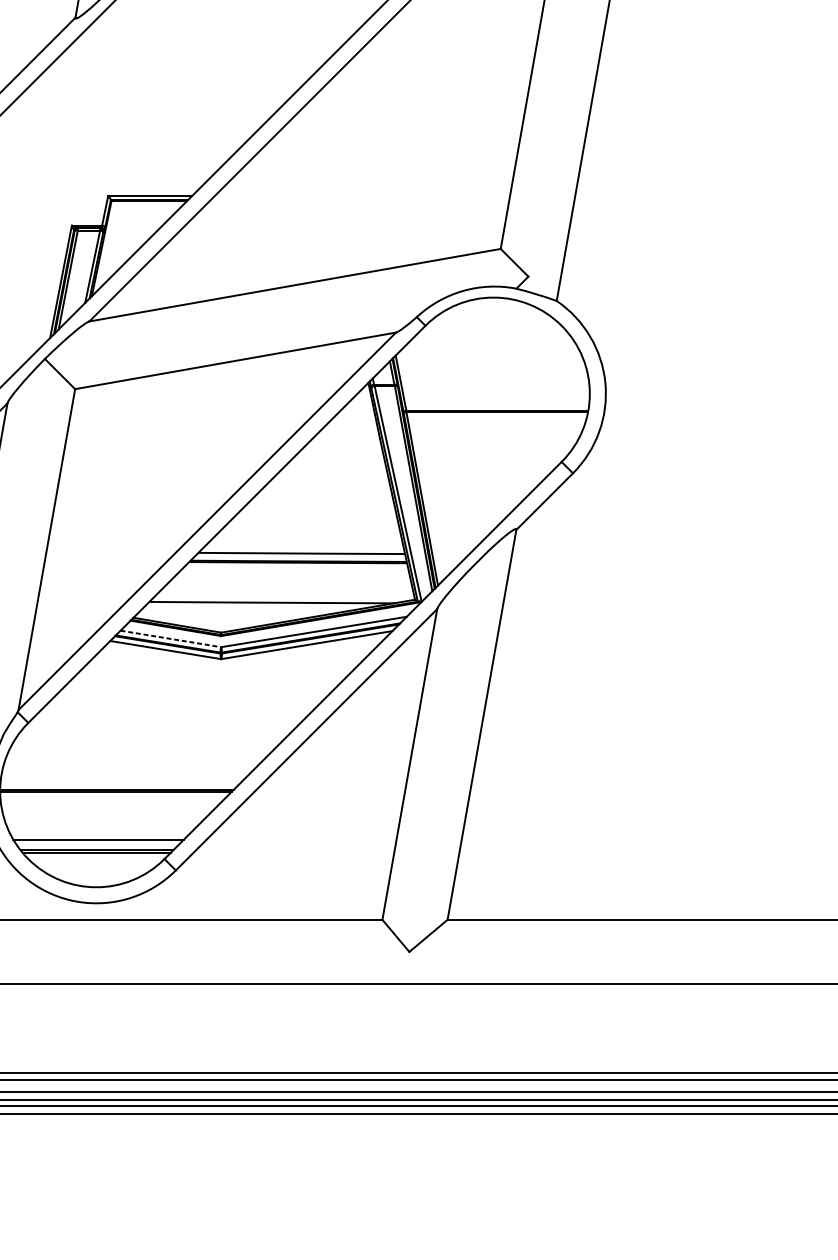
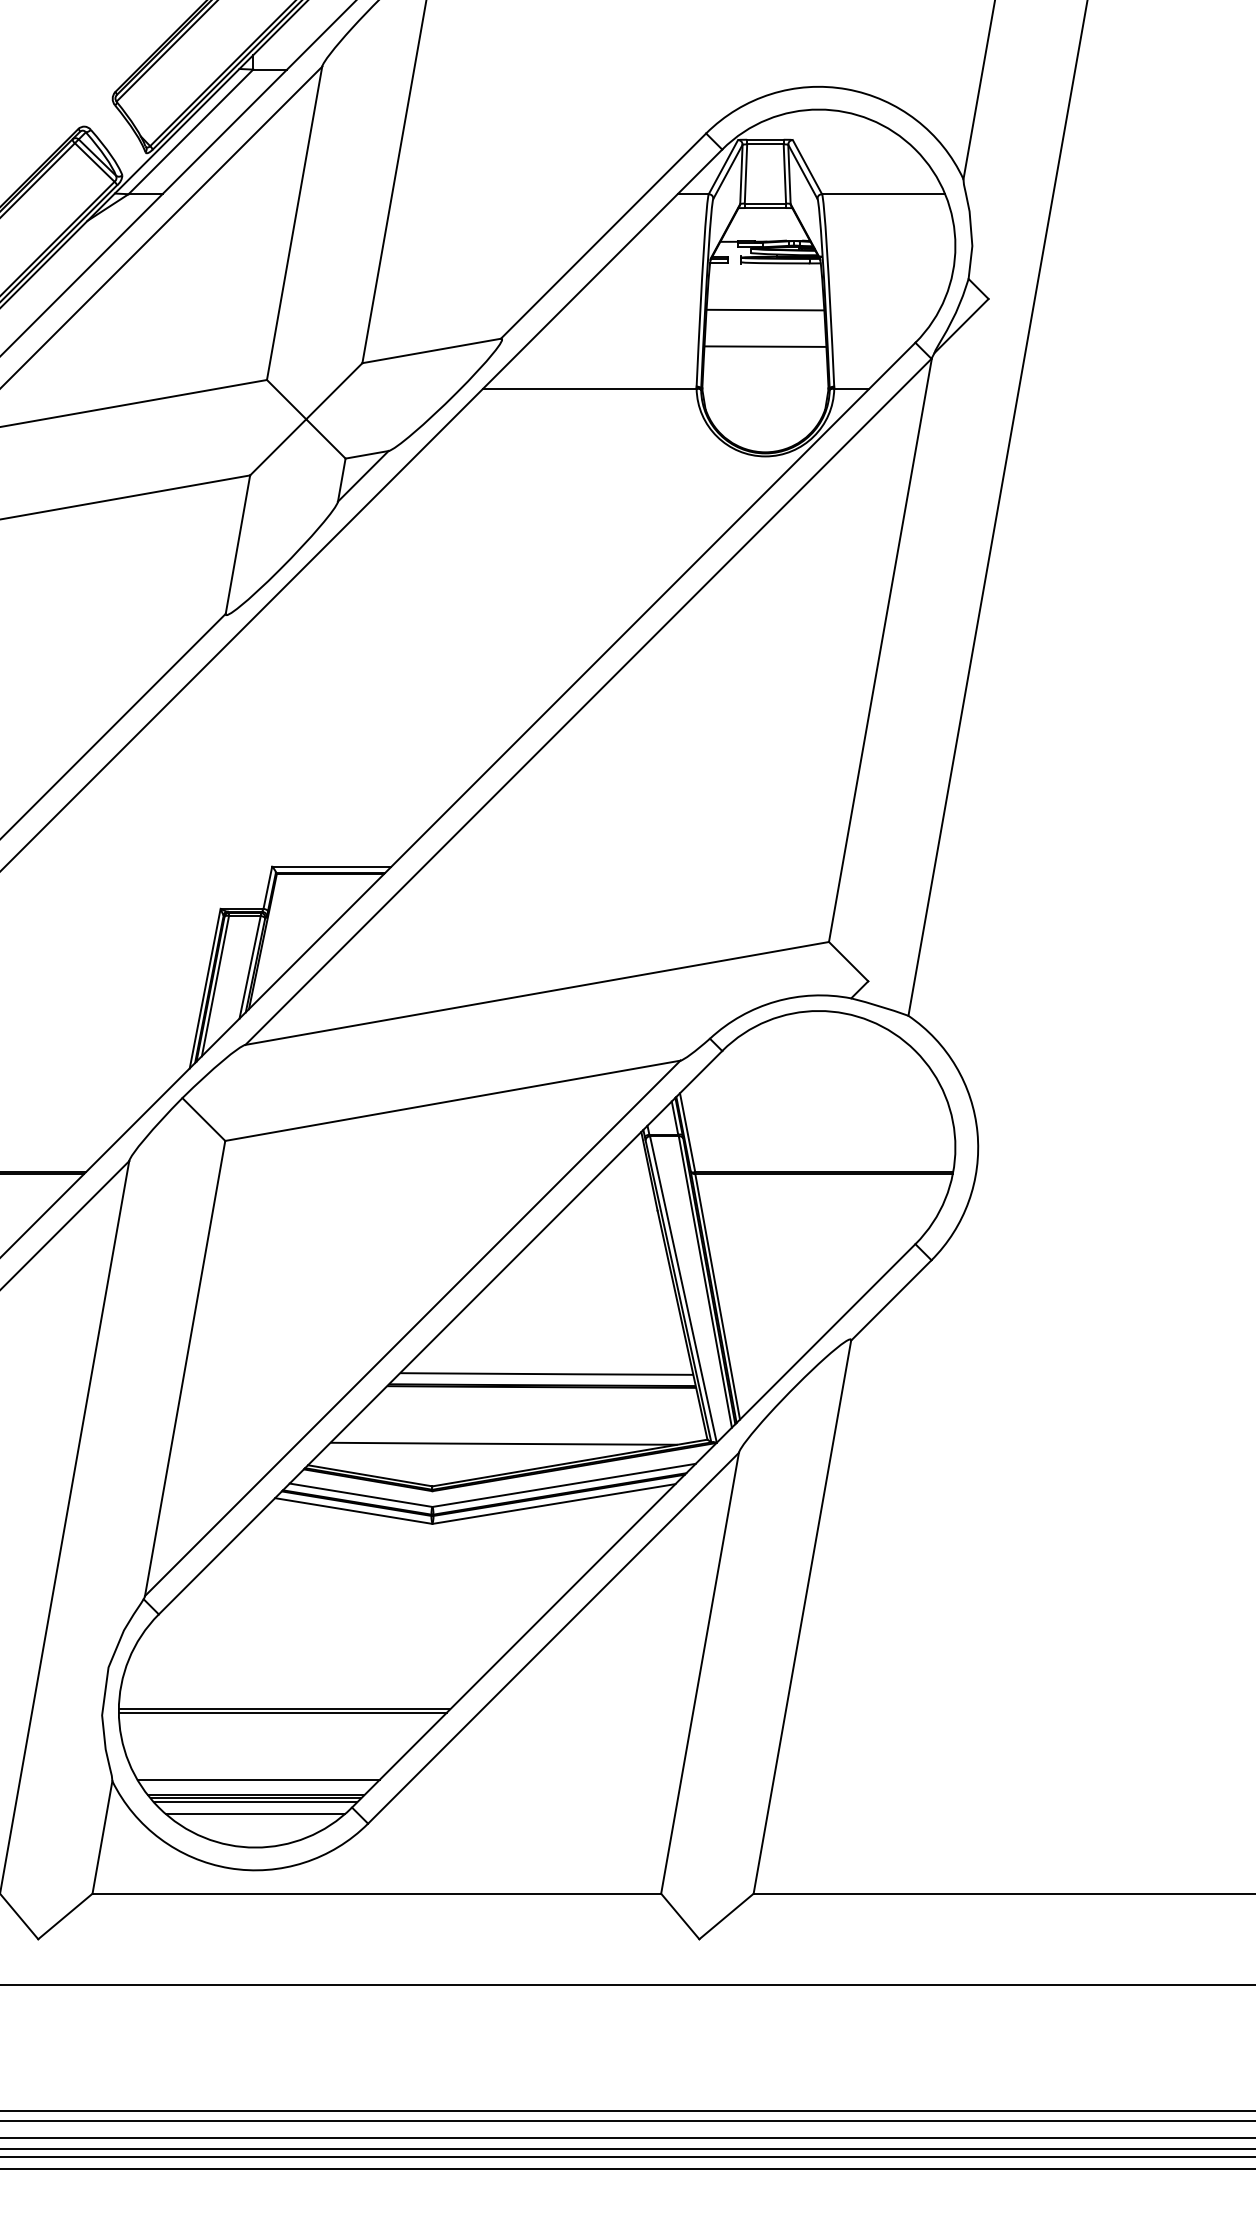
line: (171, 639) -> (361, 1495), dashed -> solid
line: (96, 855) -> (255, 1802), added
line: (96, 863) -> (255, 1813), added

